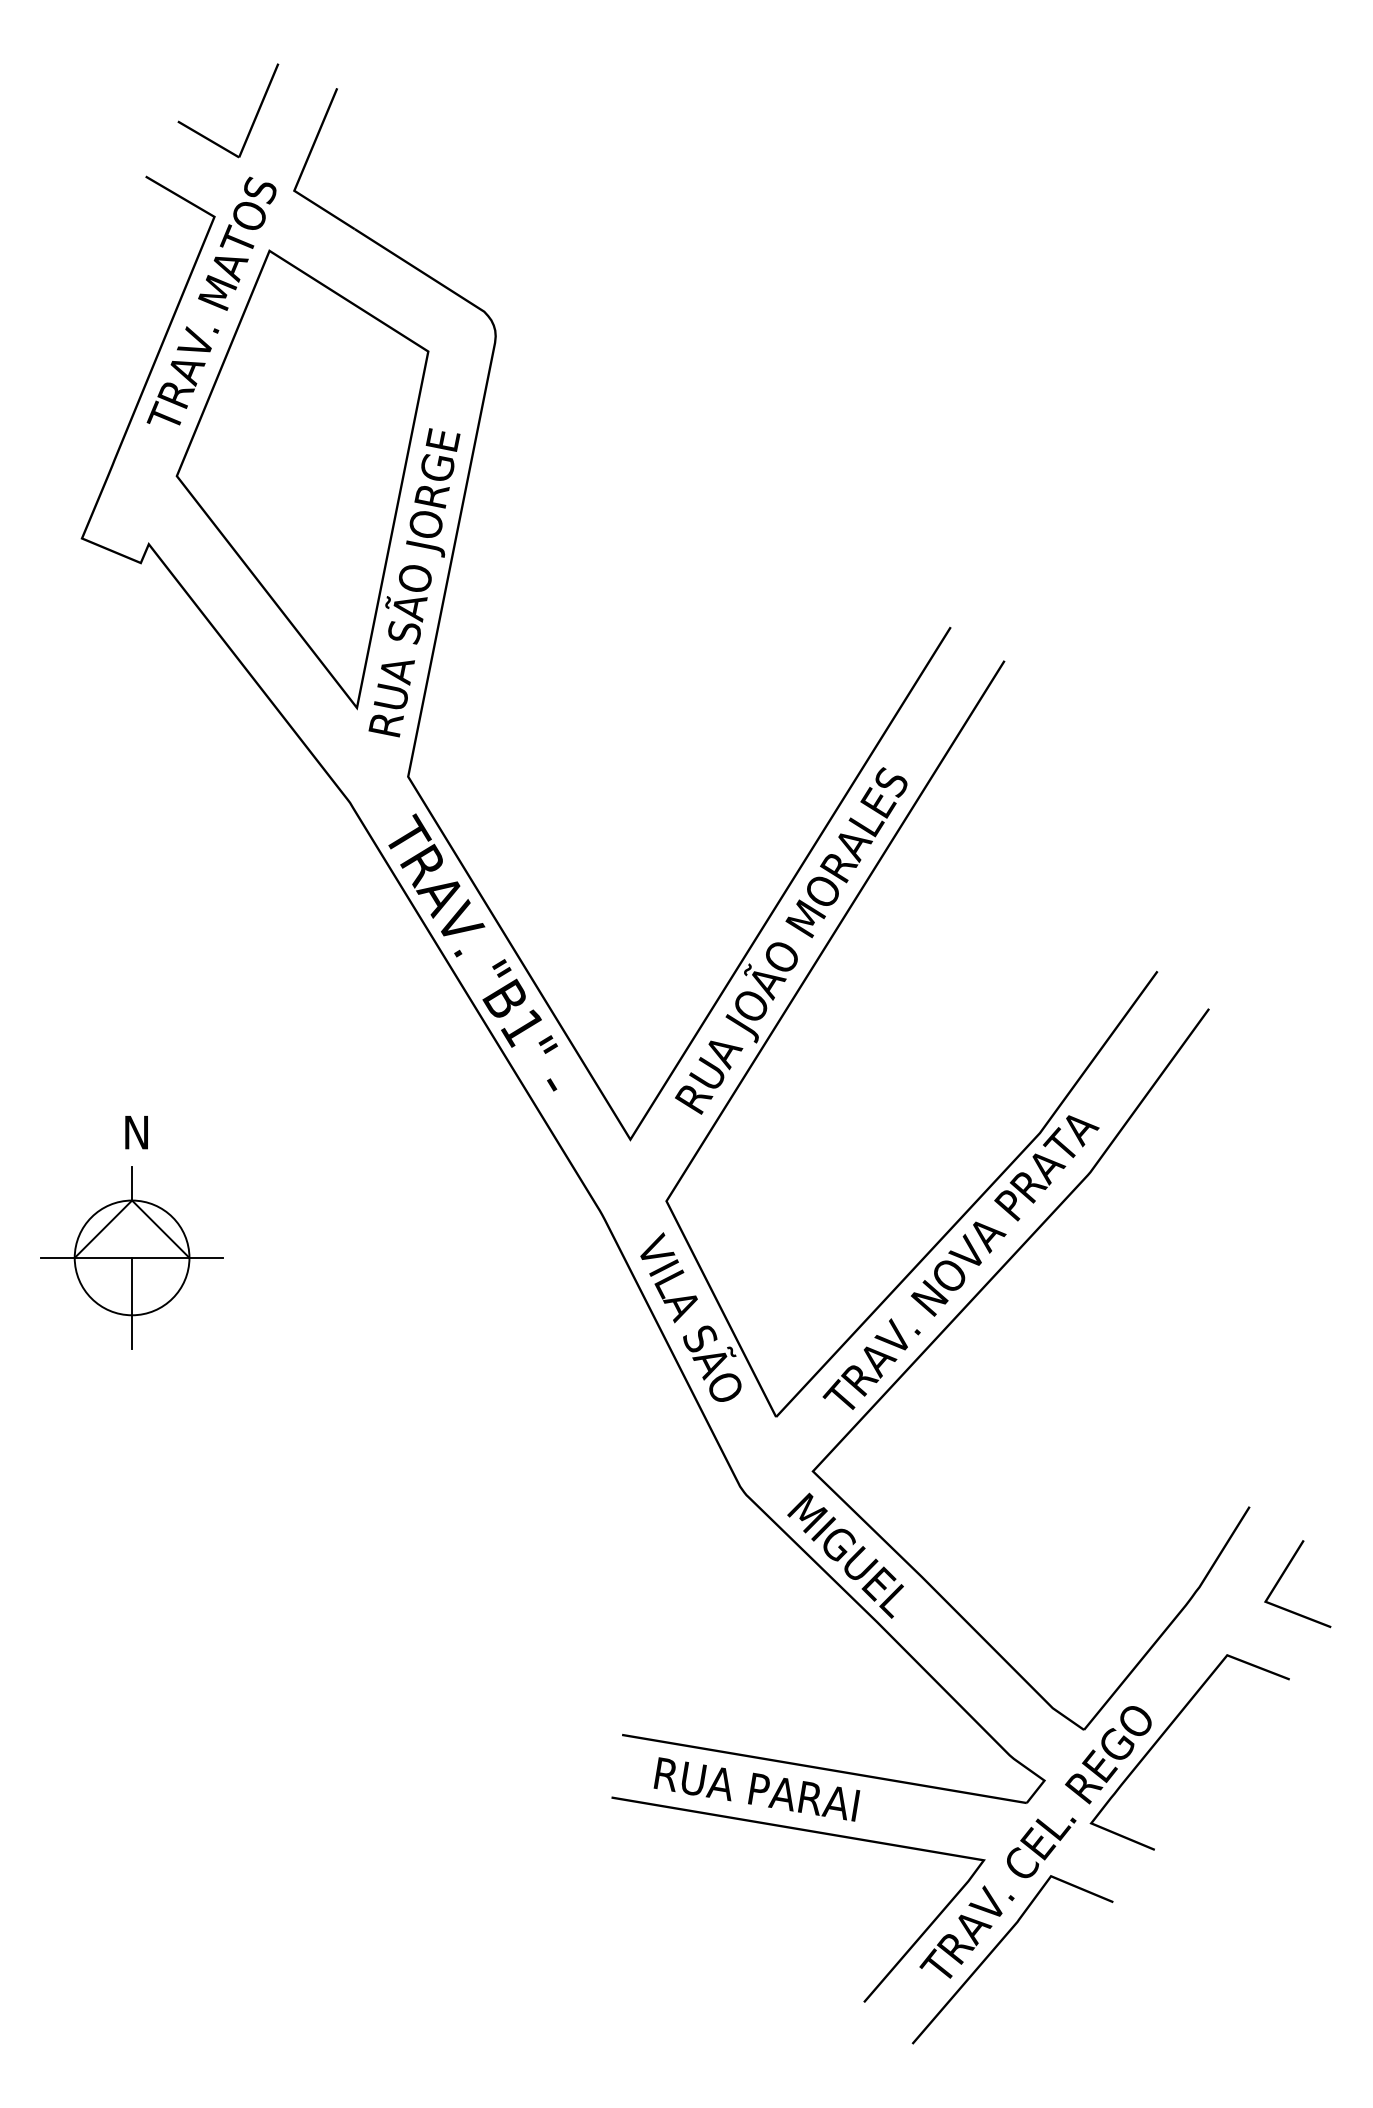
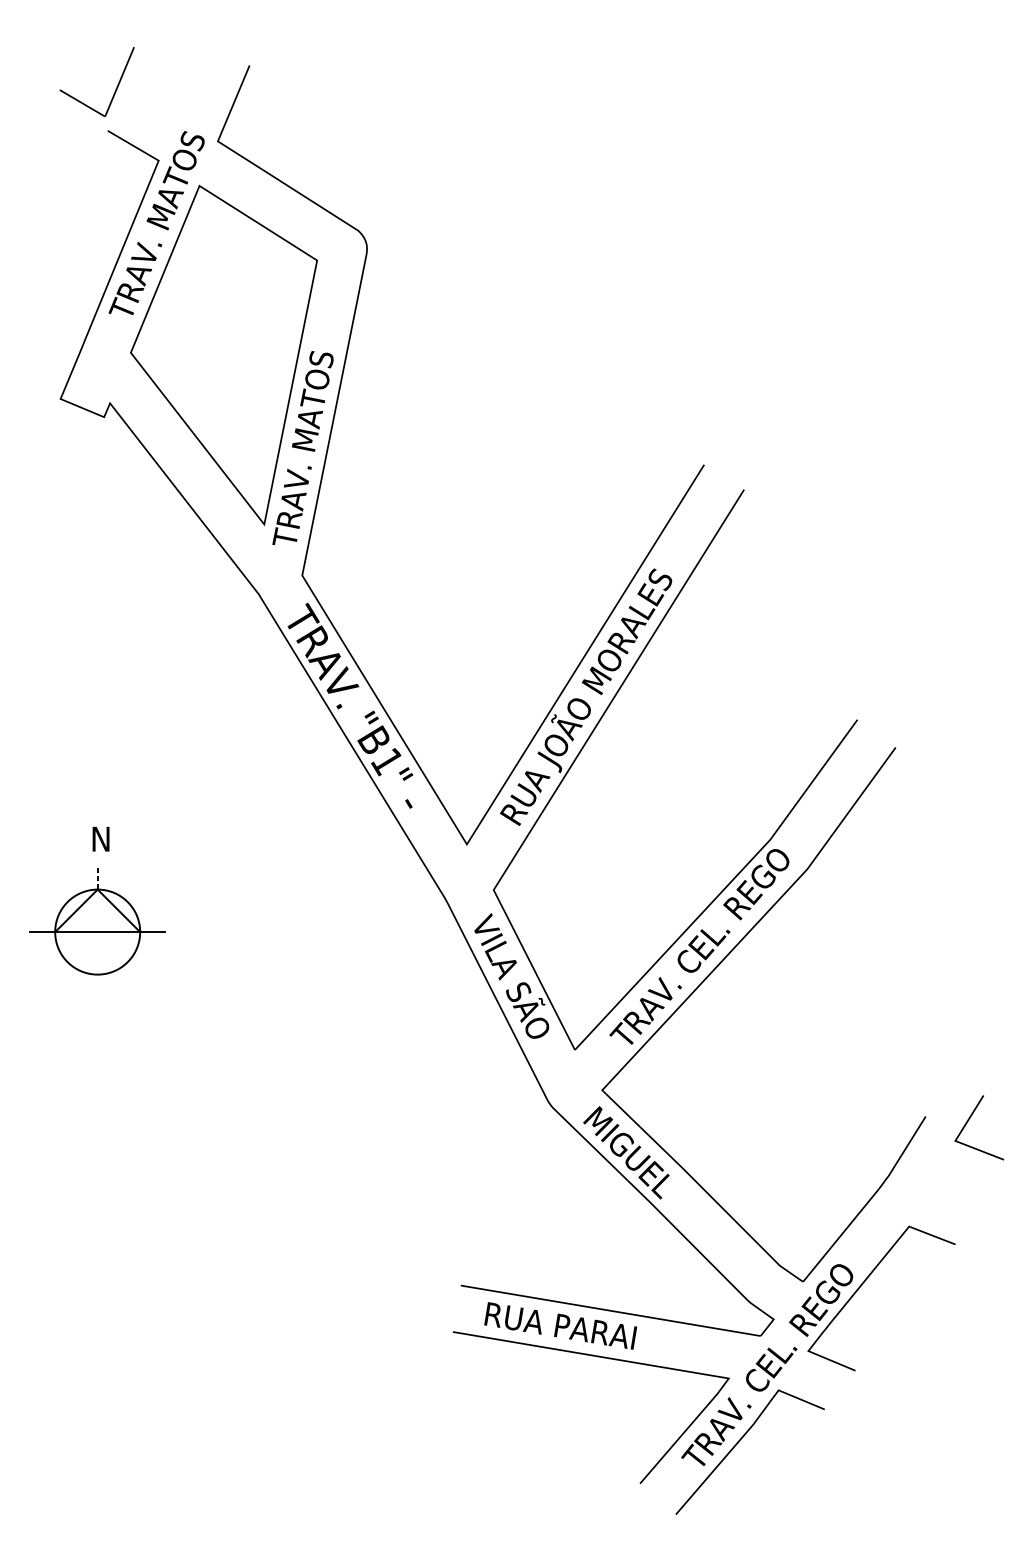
part: (253, 119) -> (115, 88), moved
text: (413, 582) -> (306, 431), RUA SÃO JORGE -> TRAV. MATOS
line: (132, 1183) -> (97, 876), solid -> dashed
text: (1004, 1215) -> (744, 900), TRAV. NOVA PRATA -> TRAV. CEL. REGO
line: (132, 1302) -> (97, 965), removed
line: (1283, 1575) -> (968, 1121), moved

